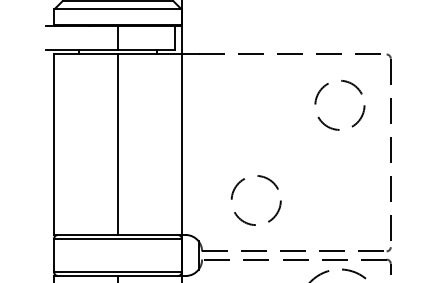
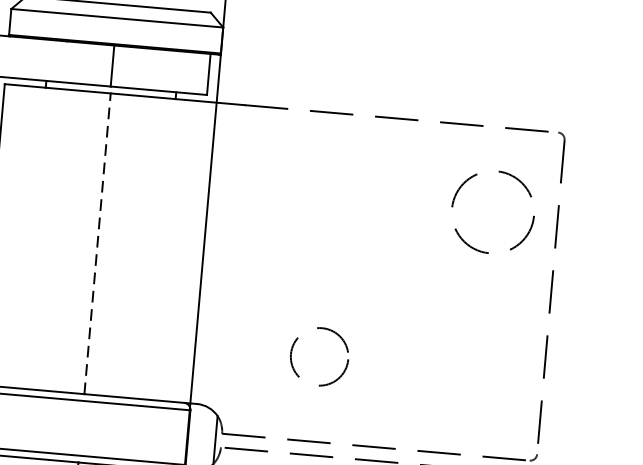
circle: (339, 105) -> (492, 212), moved
line: (118, 144) -> (98, 243), solid -> dashed
circle: (255, 200) -> (318, 356), size x0.7

